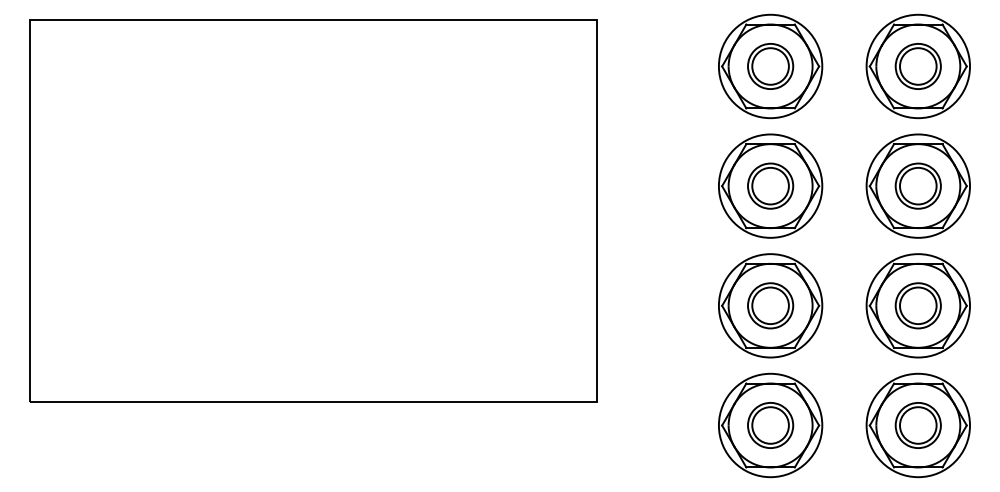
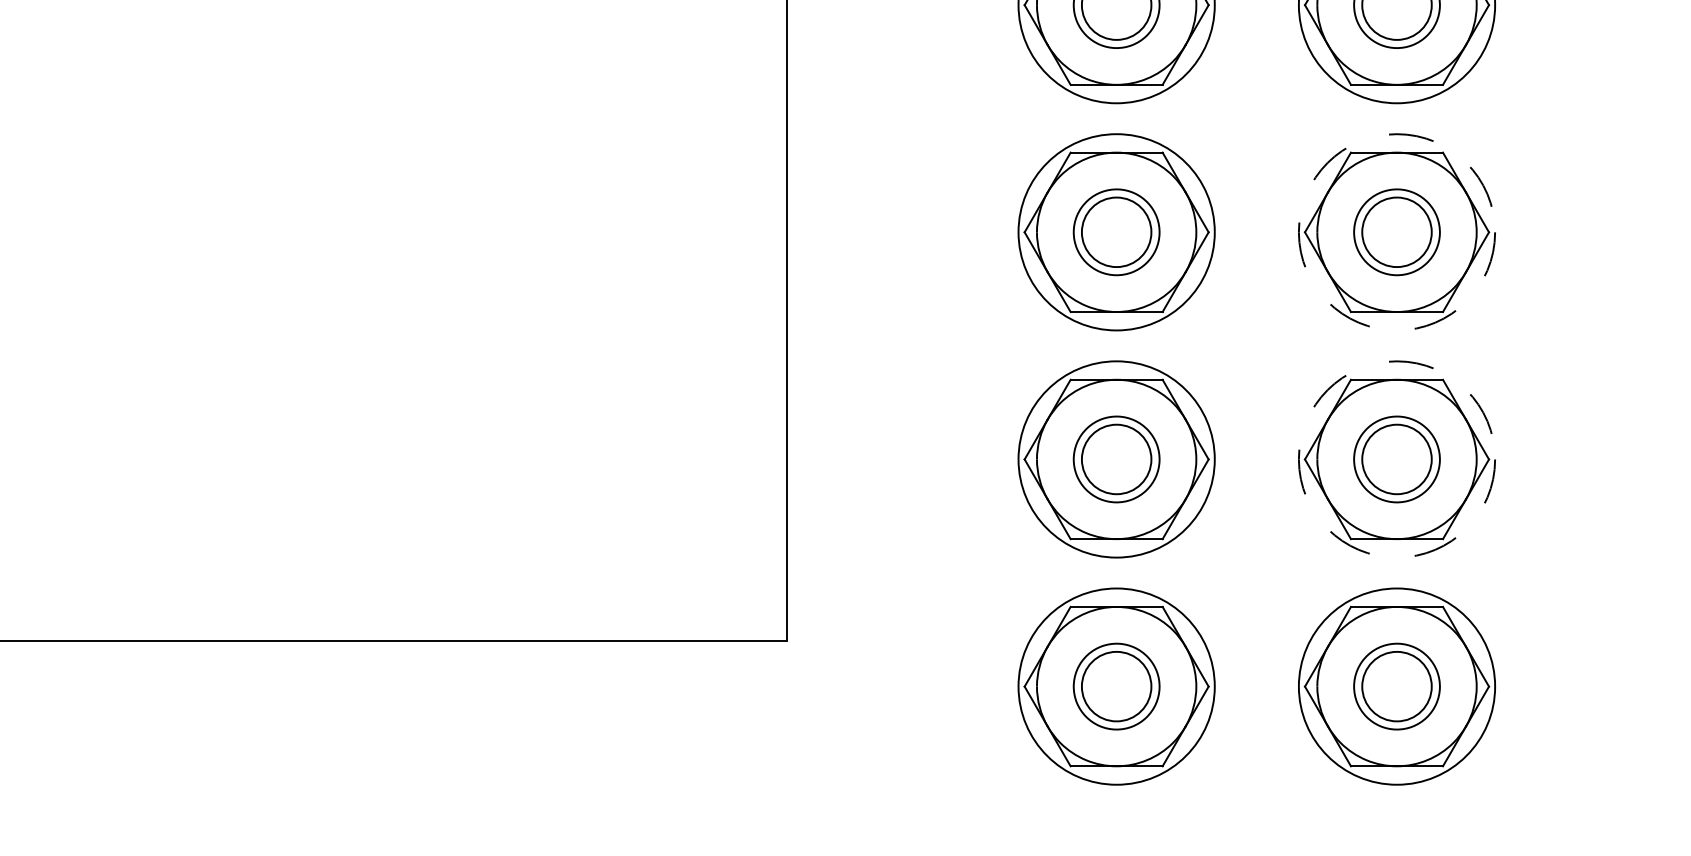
circle: (918, 185) -> (1397, 231), solid -> dashed
circle: (918, 305) -> (1397, 458), solid -> dashed

